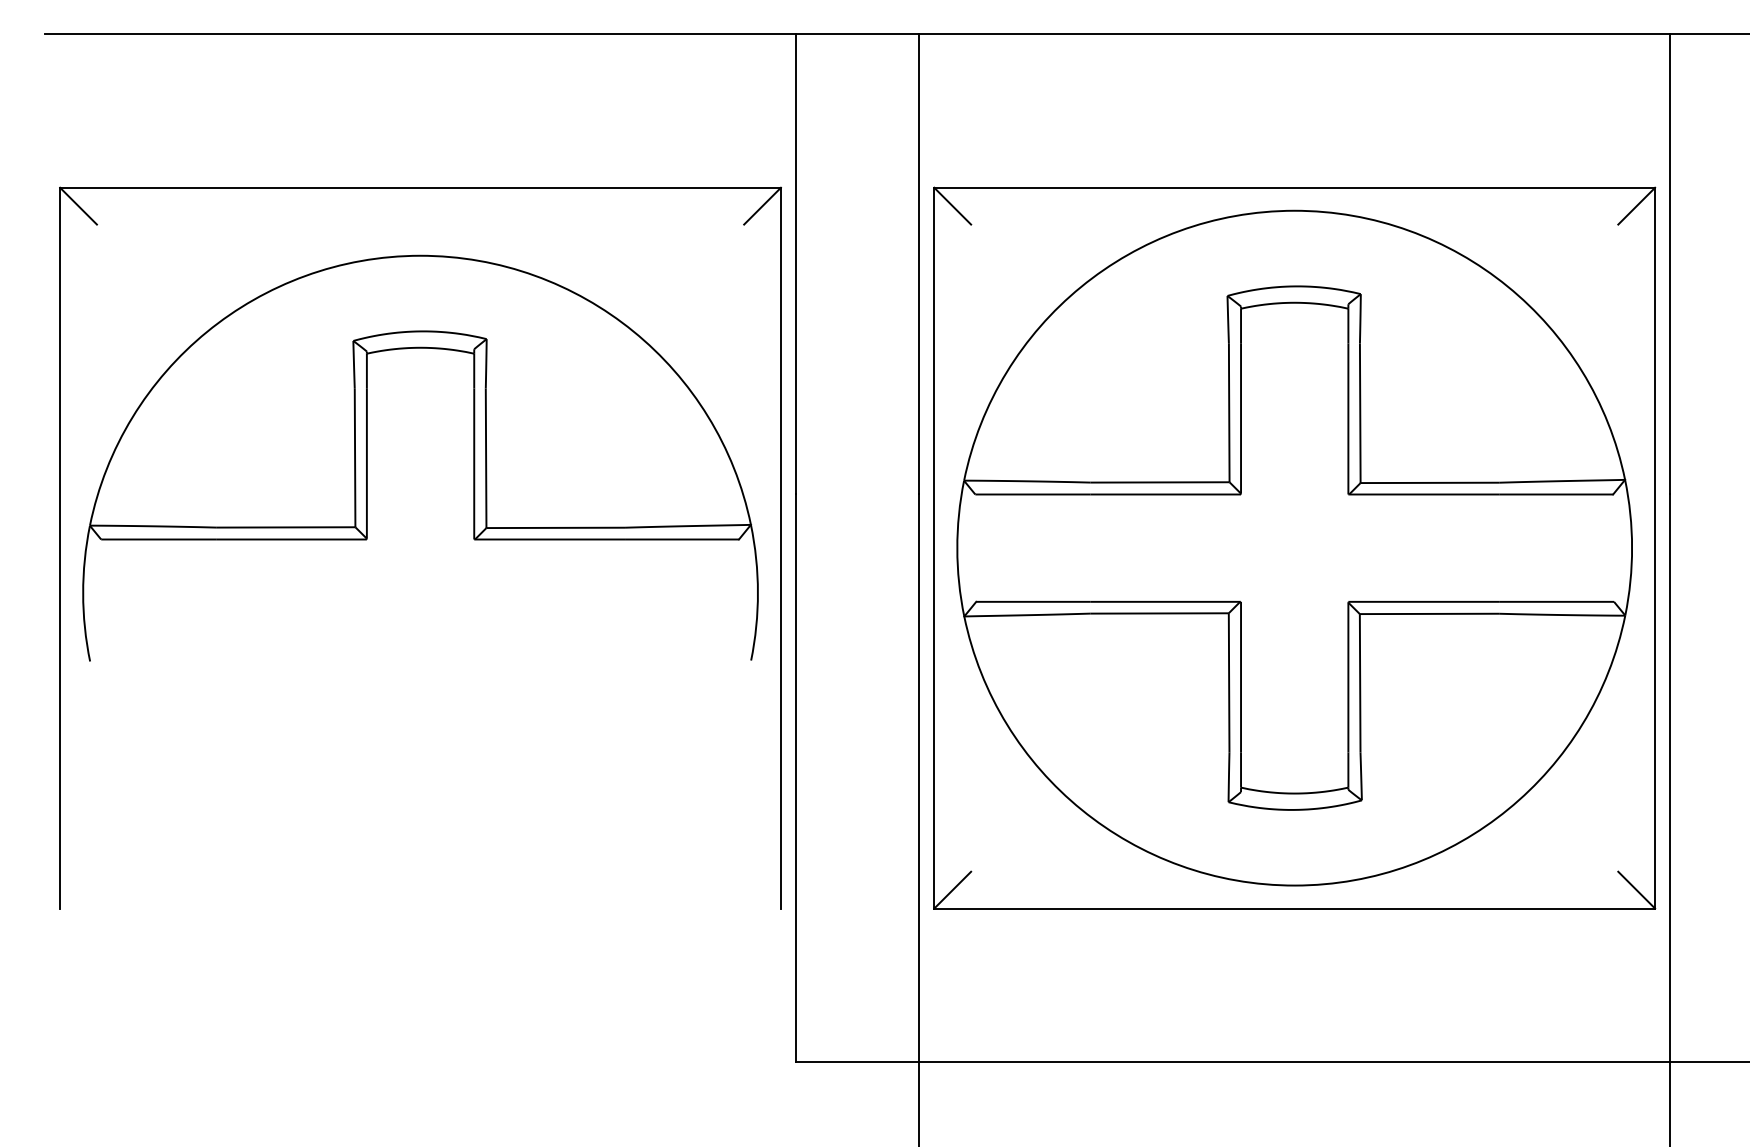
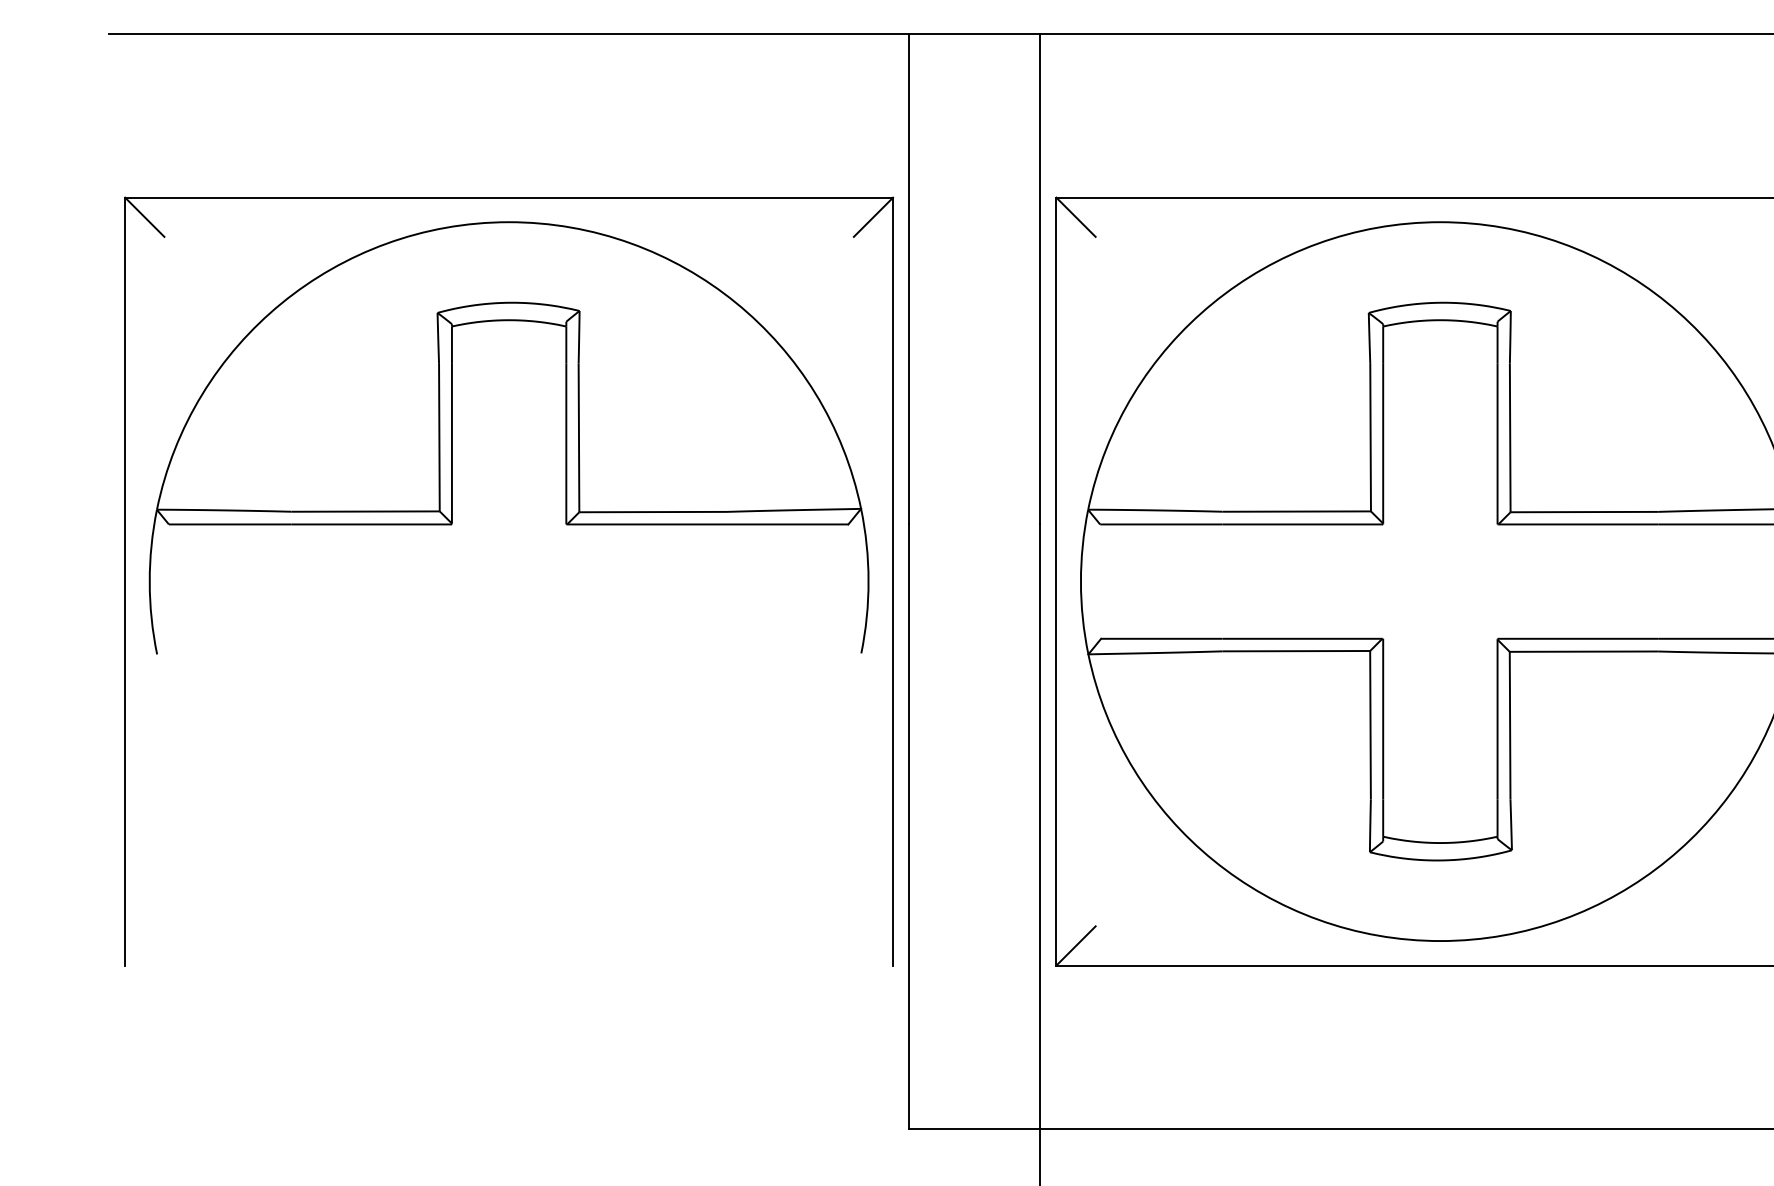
part: (367, 457) -> (452, 437), moved

